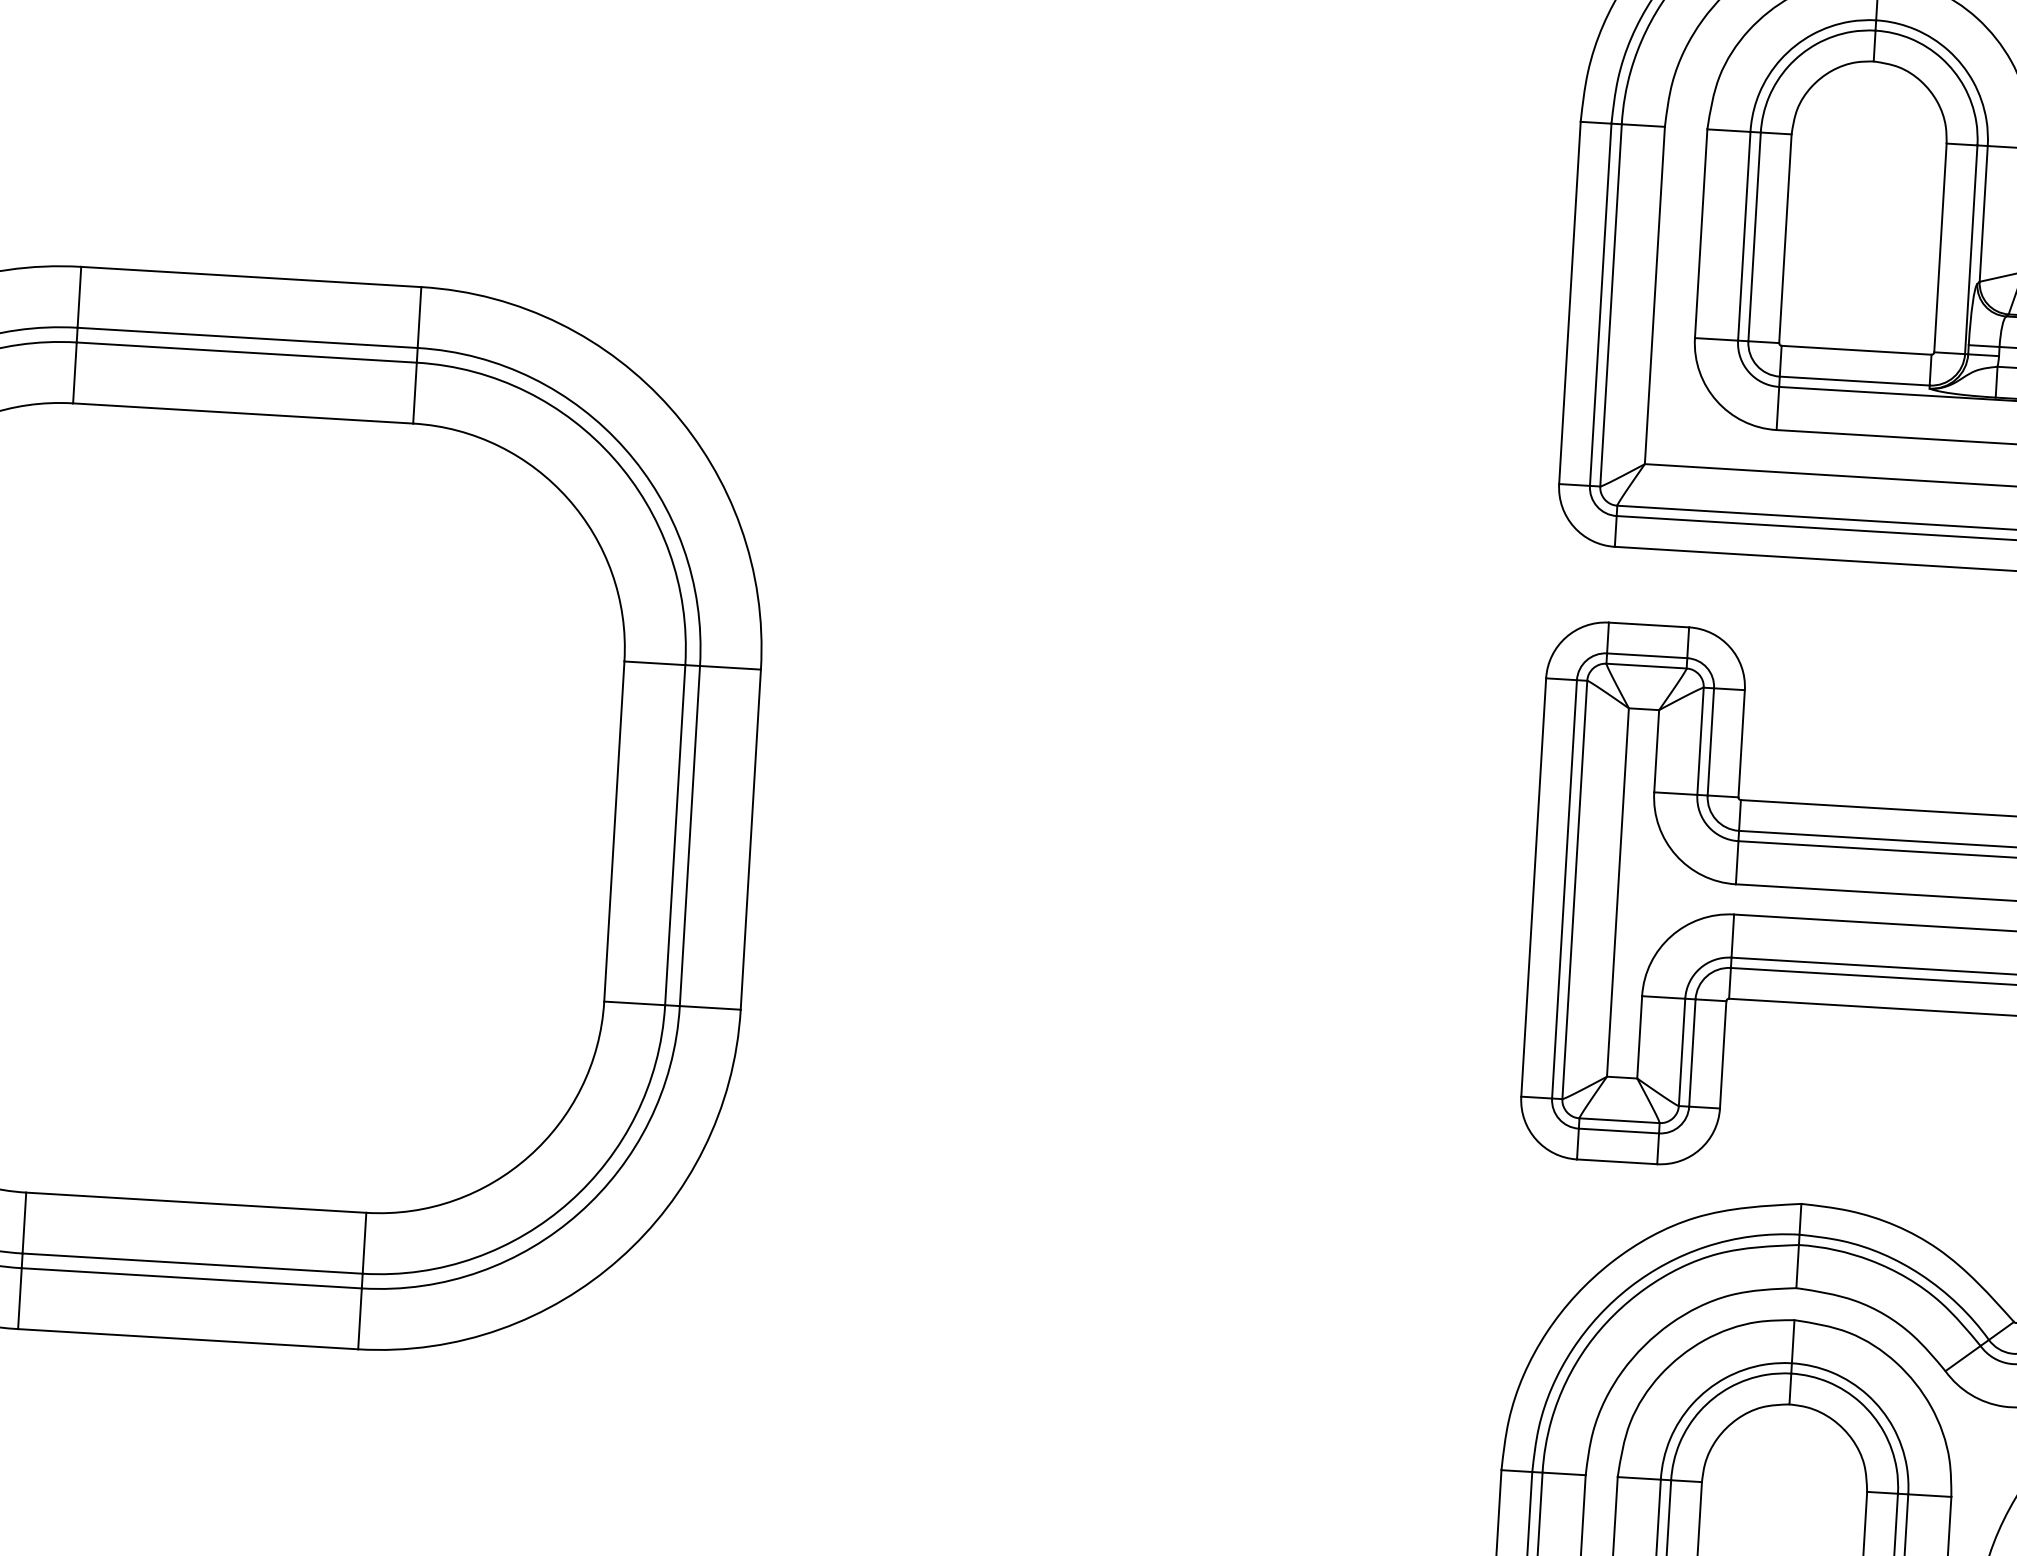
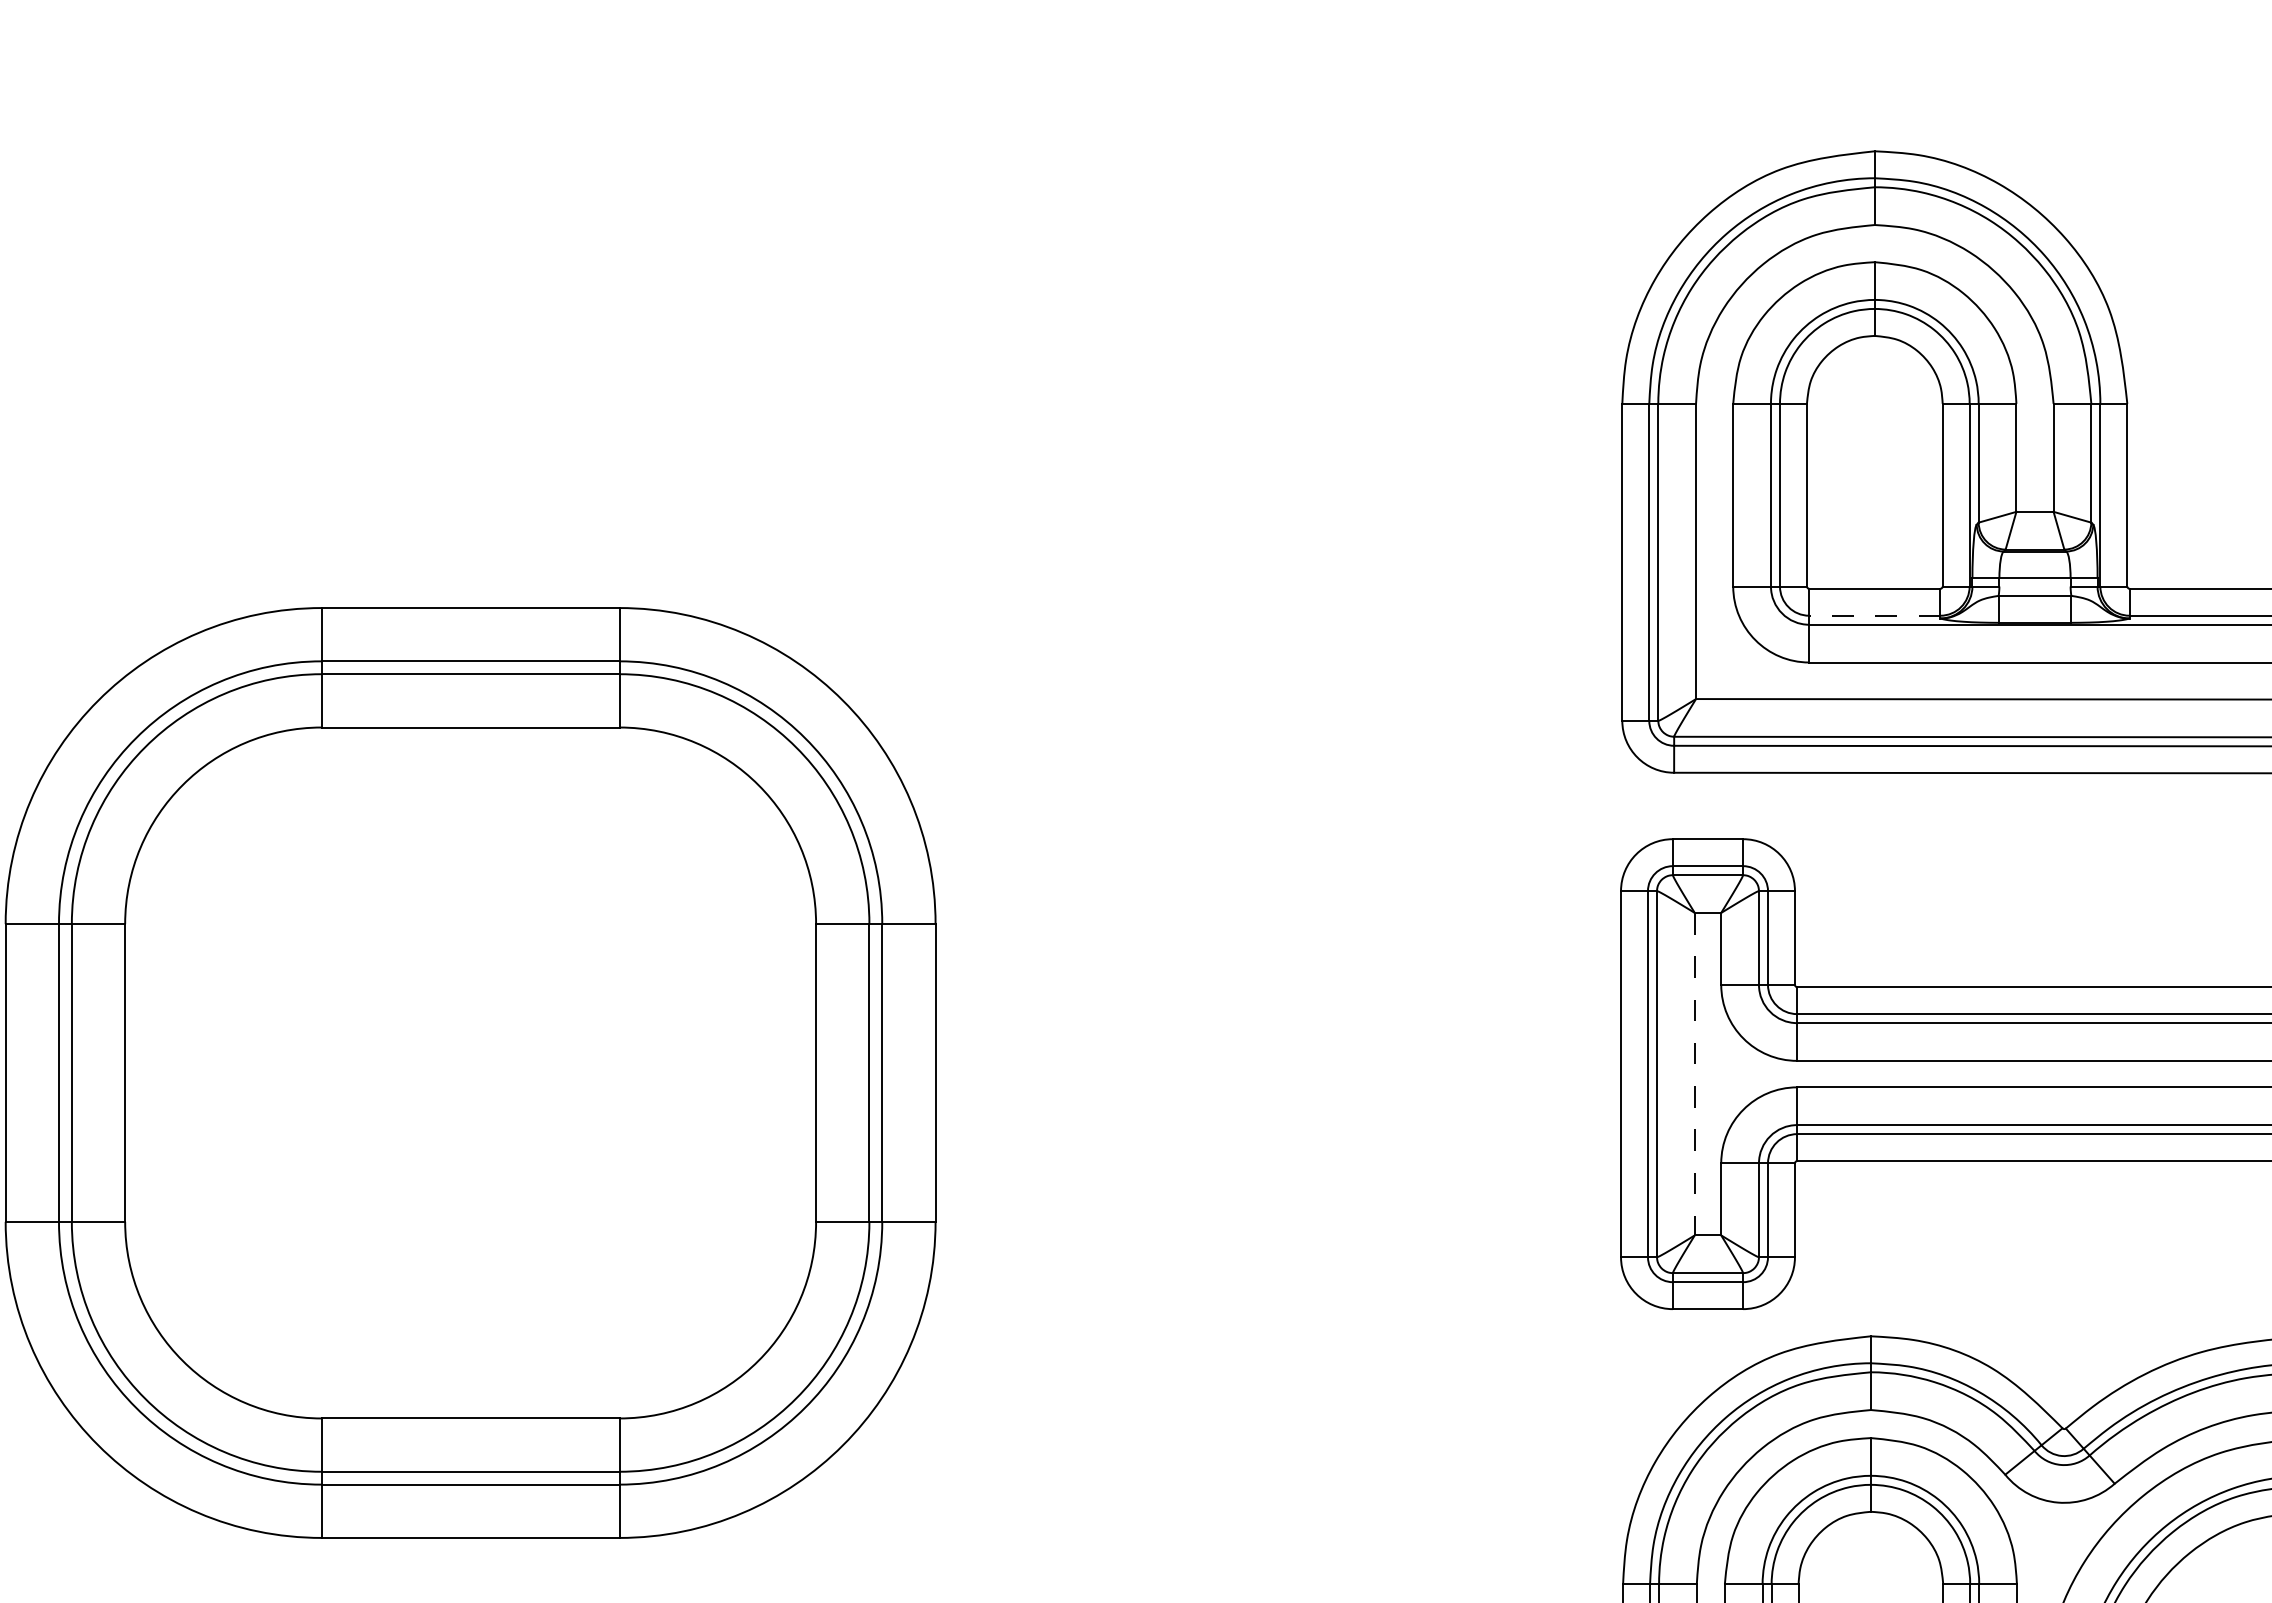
line: (1854, 380) -> (1874, 615), solid -> dashed
line: (1617, 892) -> (1694, 1074), solid -> dashed

